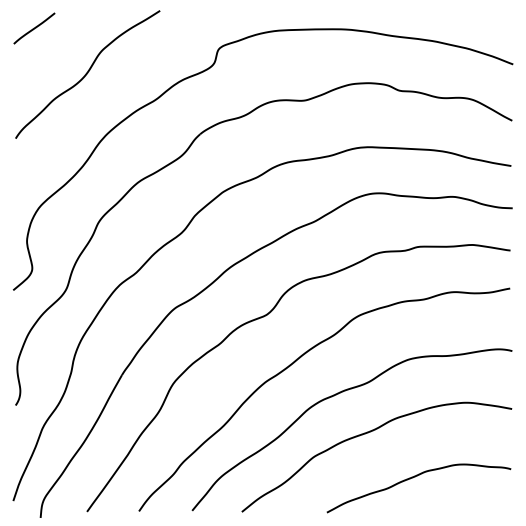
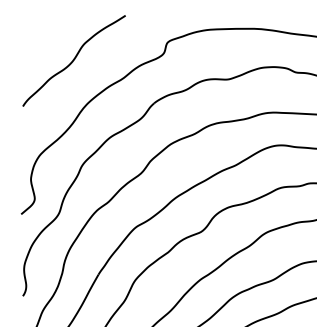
line: (34, 28) -> (36, 28), removed

